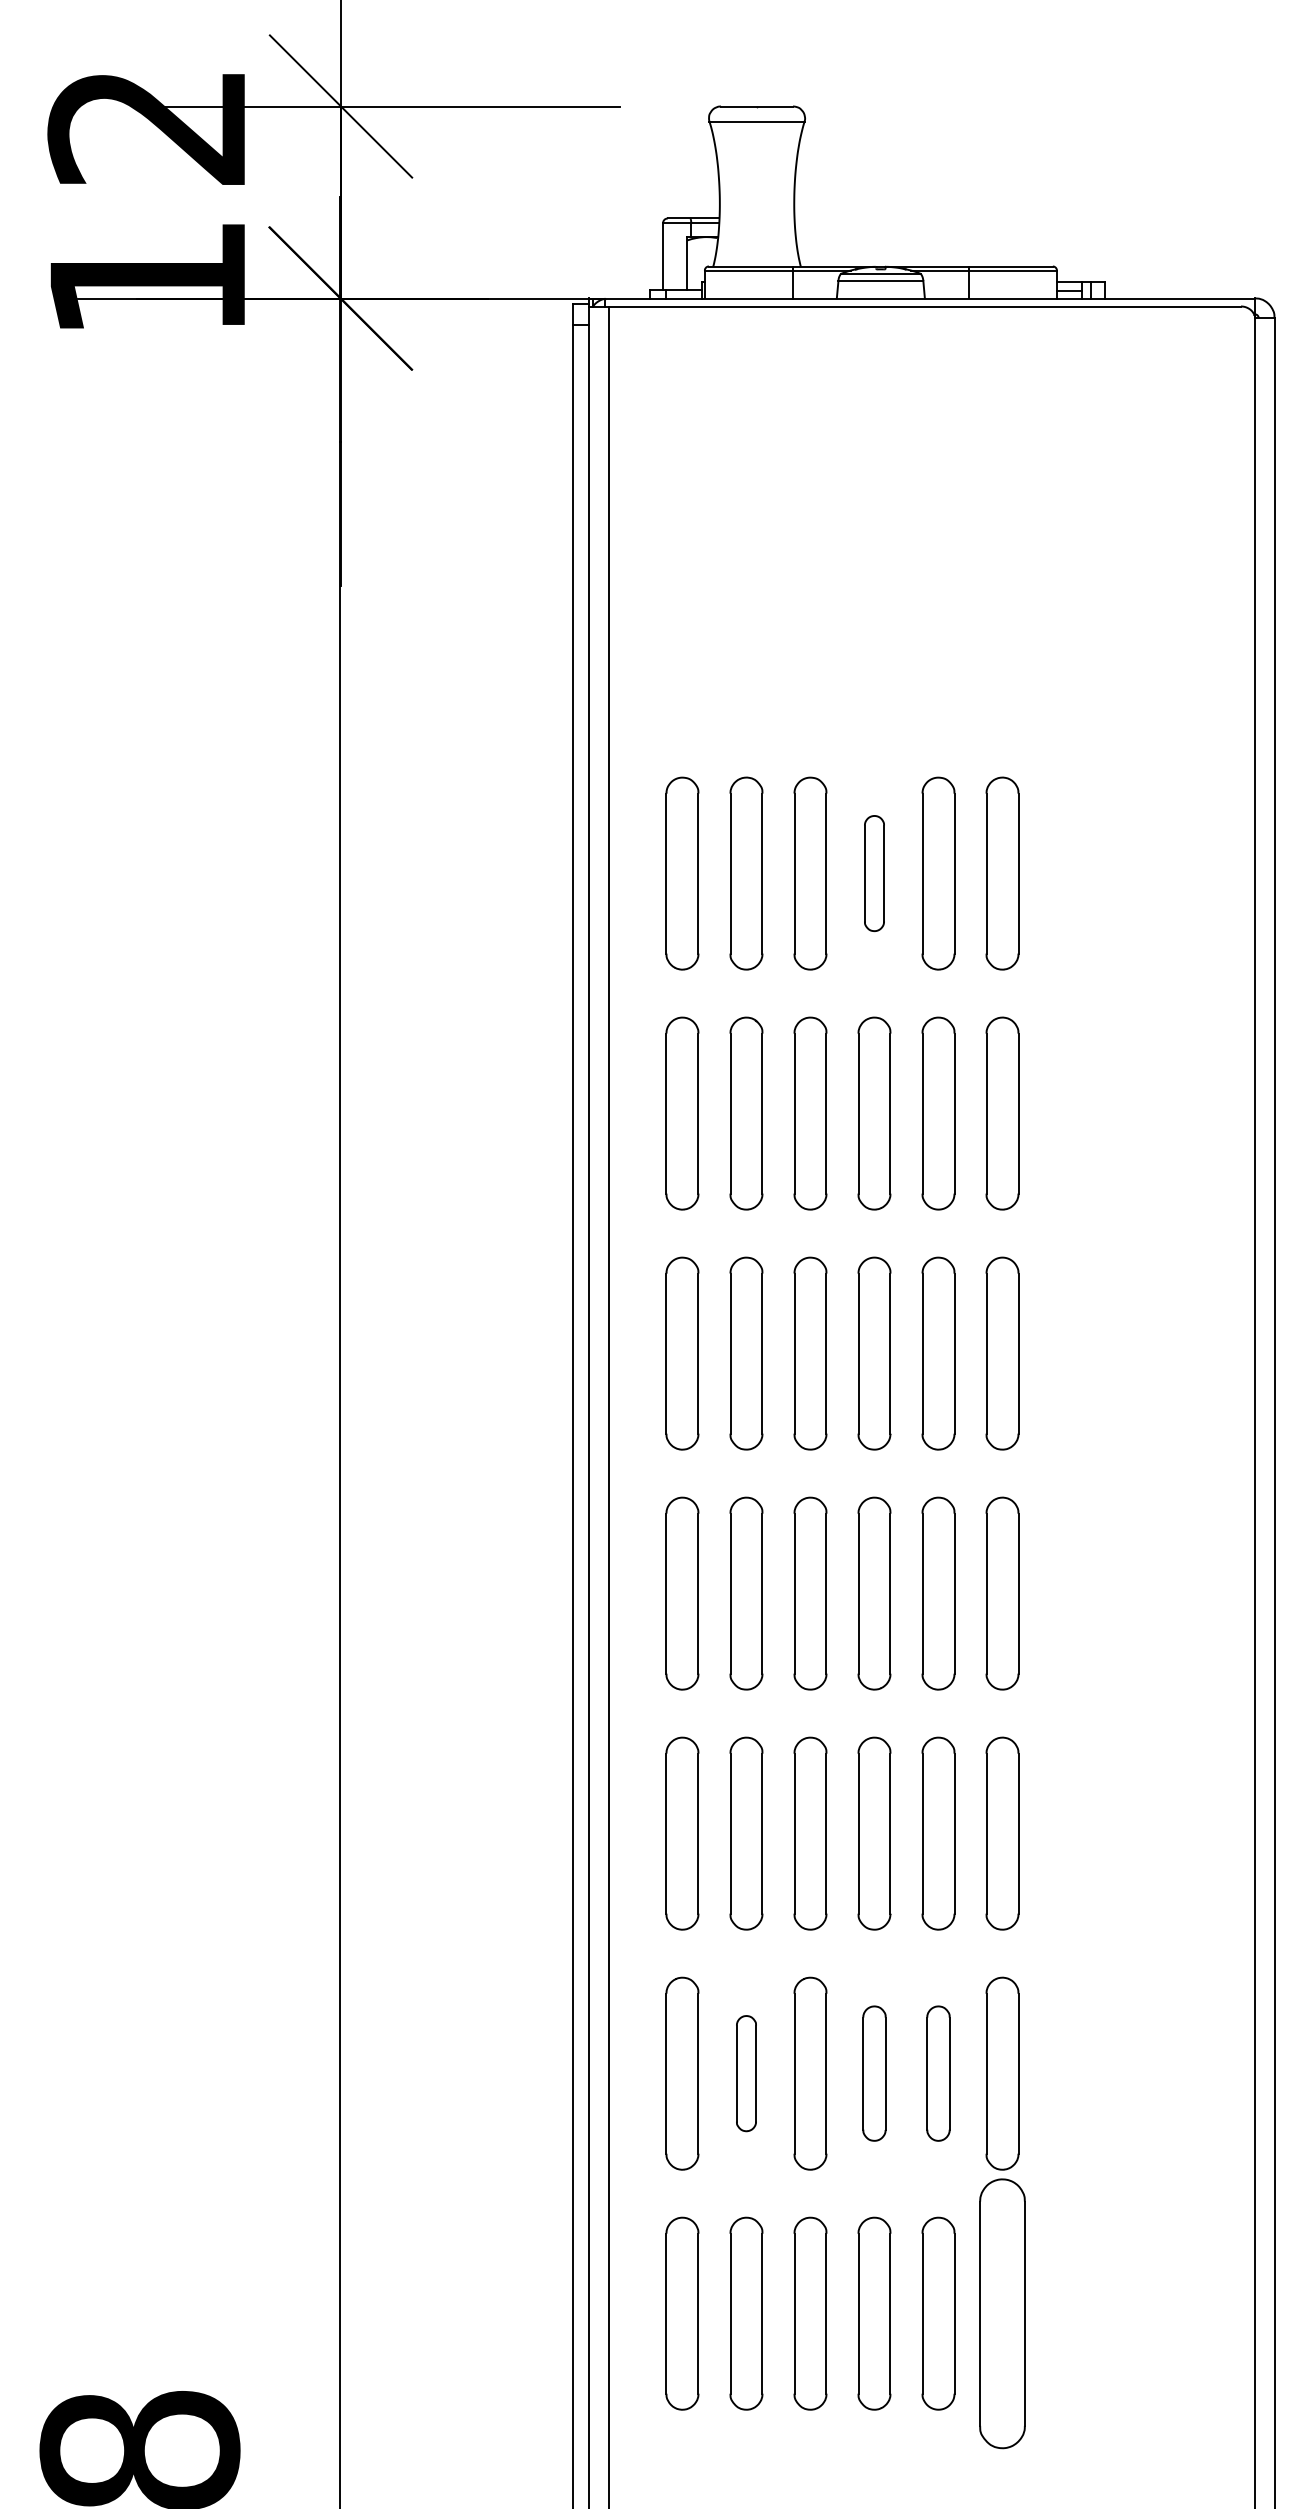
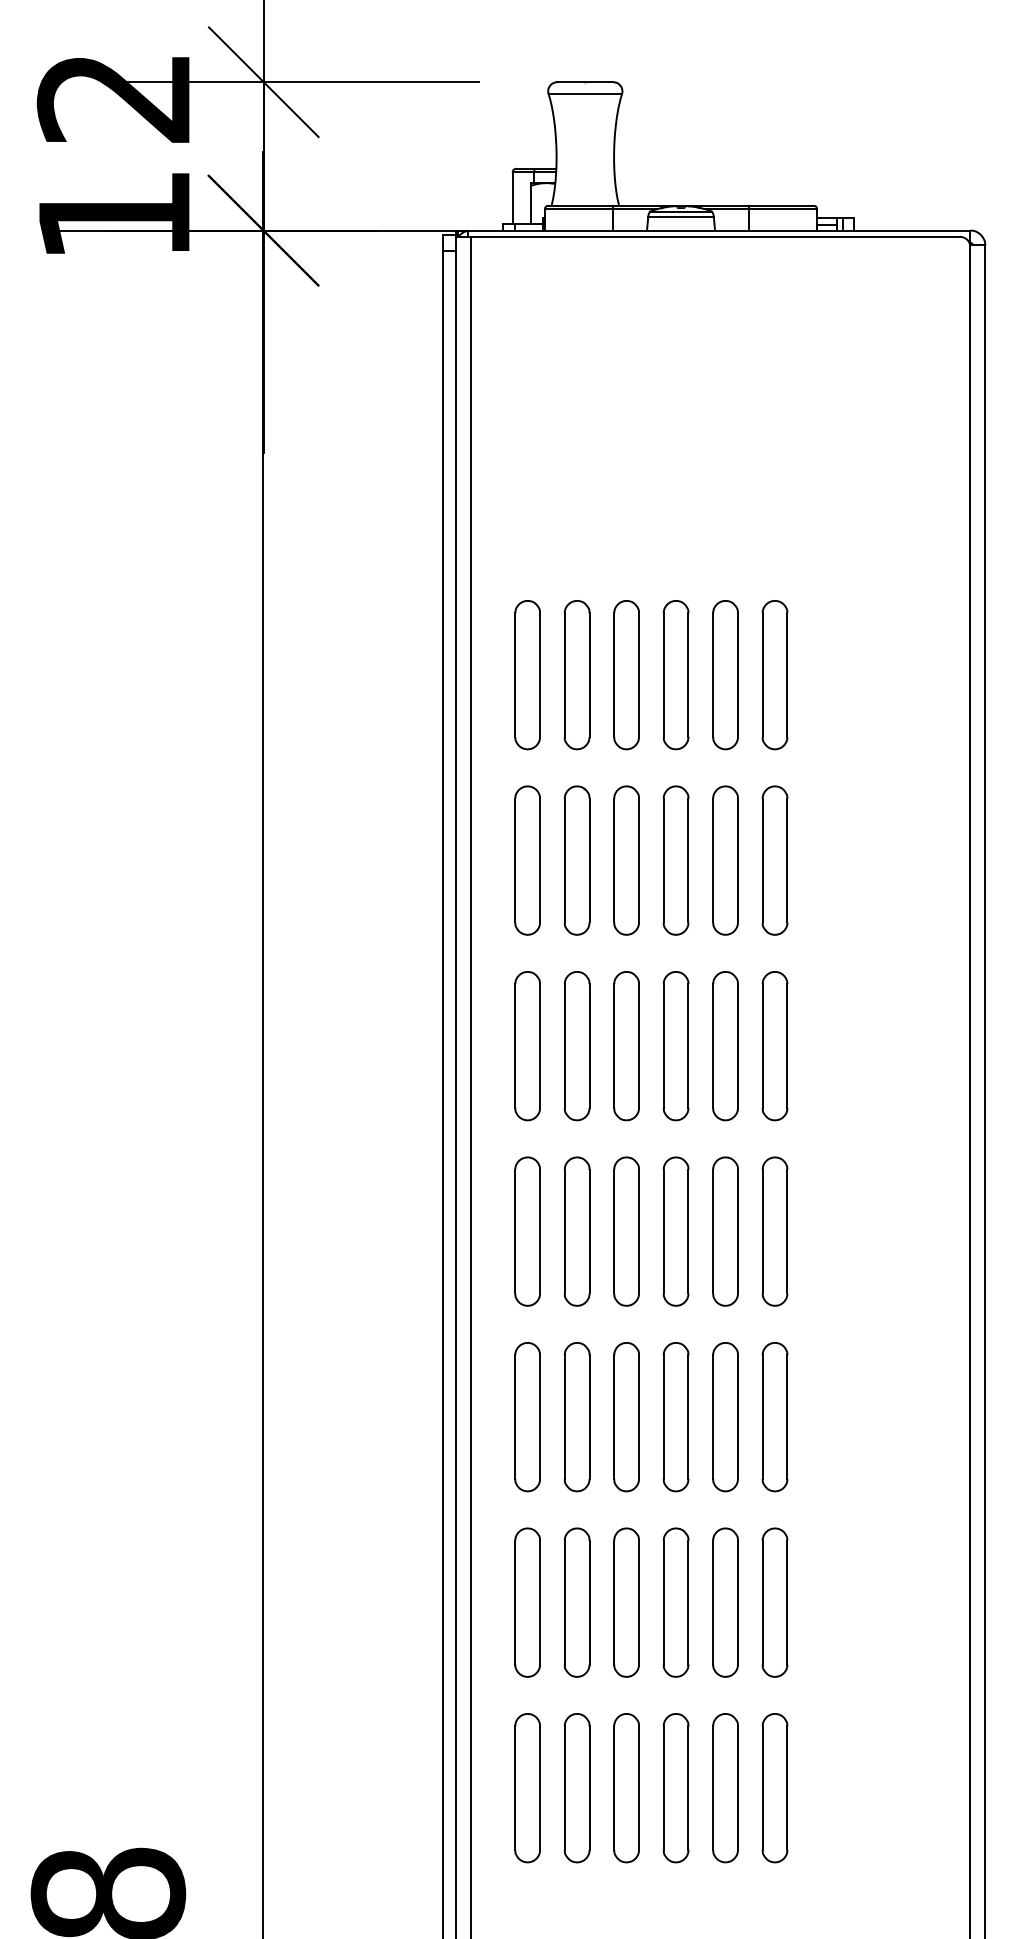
part: (874, 873) -> (676, 675), size x1.67
part: (746, 2073) -> (577, 1602), size x1.67
part: (874, 2073) -> (676, 1602), size x1.43
part: (938, 2073) -> (725, 1602), size x1.43
part: (1002, 2313) -> (775, 1788), size x0.71

